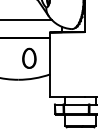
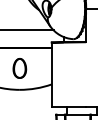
part: (29, 57) -> (19, 67), moved

